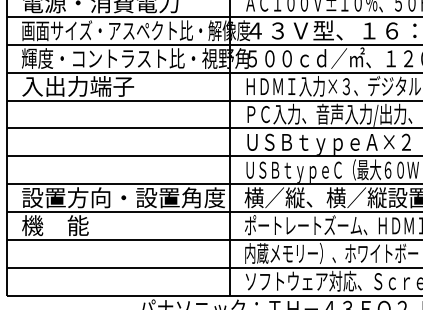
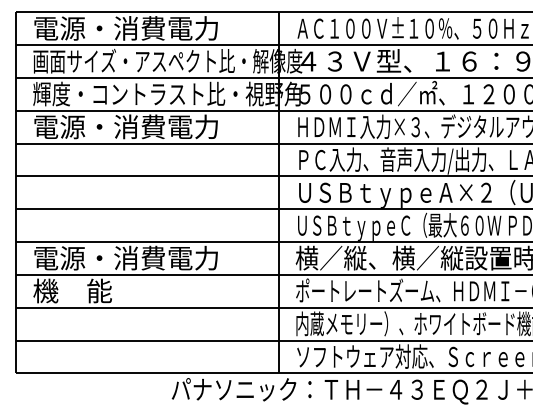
text: (100, 86) -> (125, 126), 入出力端子 -> 電源・消費電力
text: (123, 197) -> (152, 257), 設置方向・設置角度 -> 電源・消費電力

